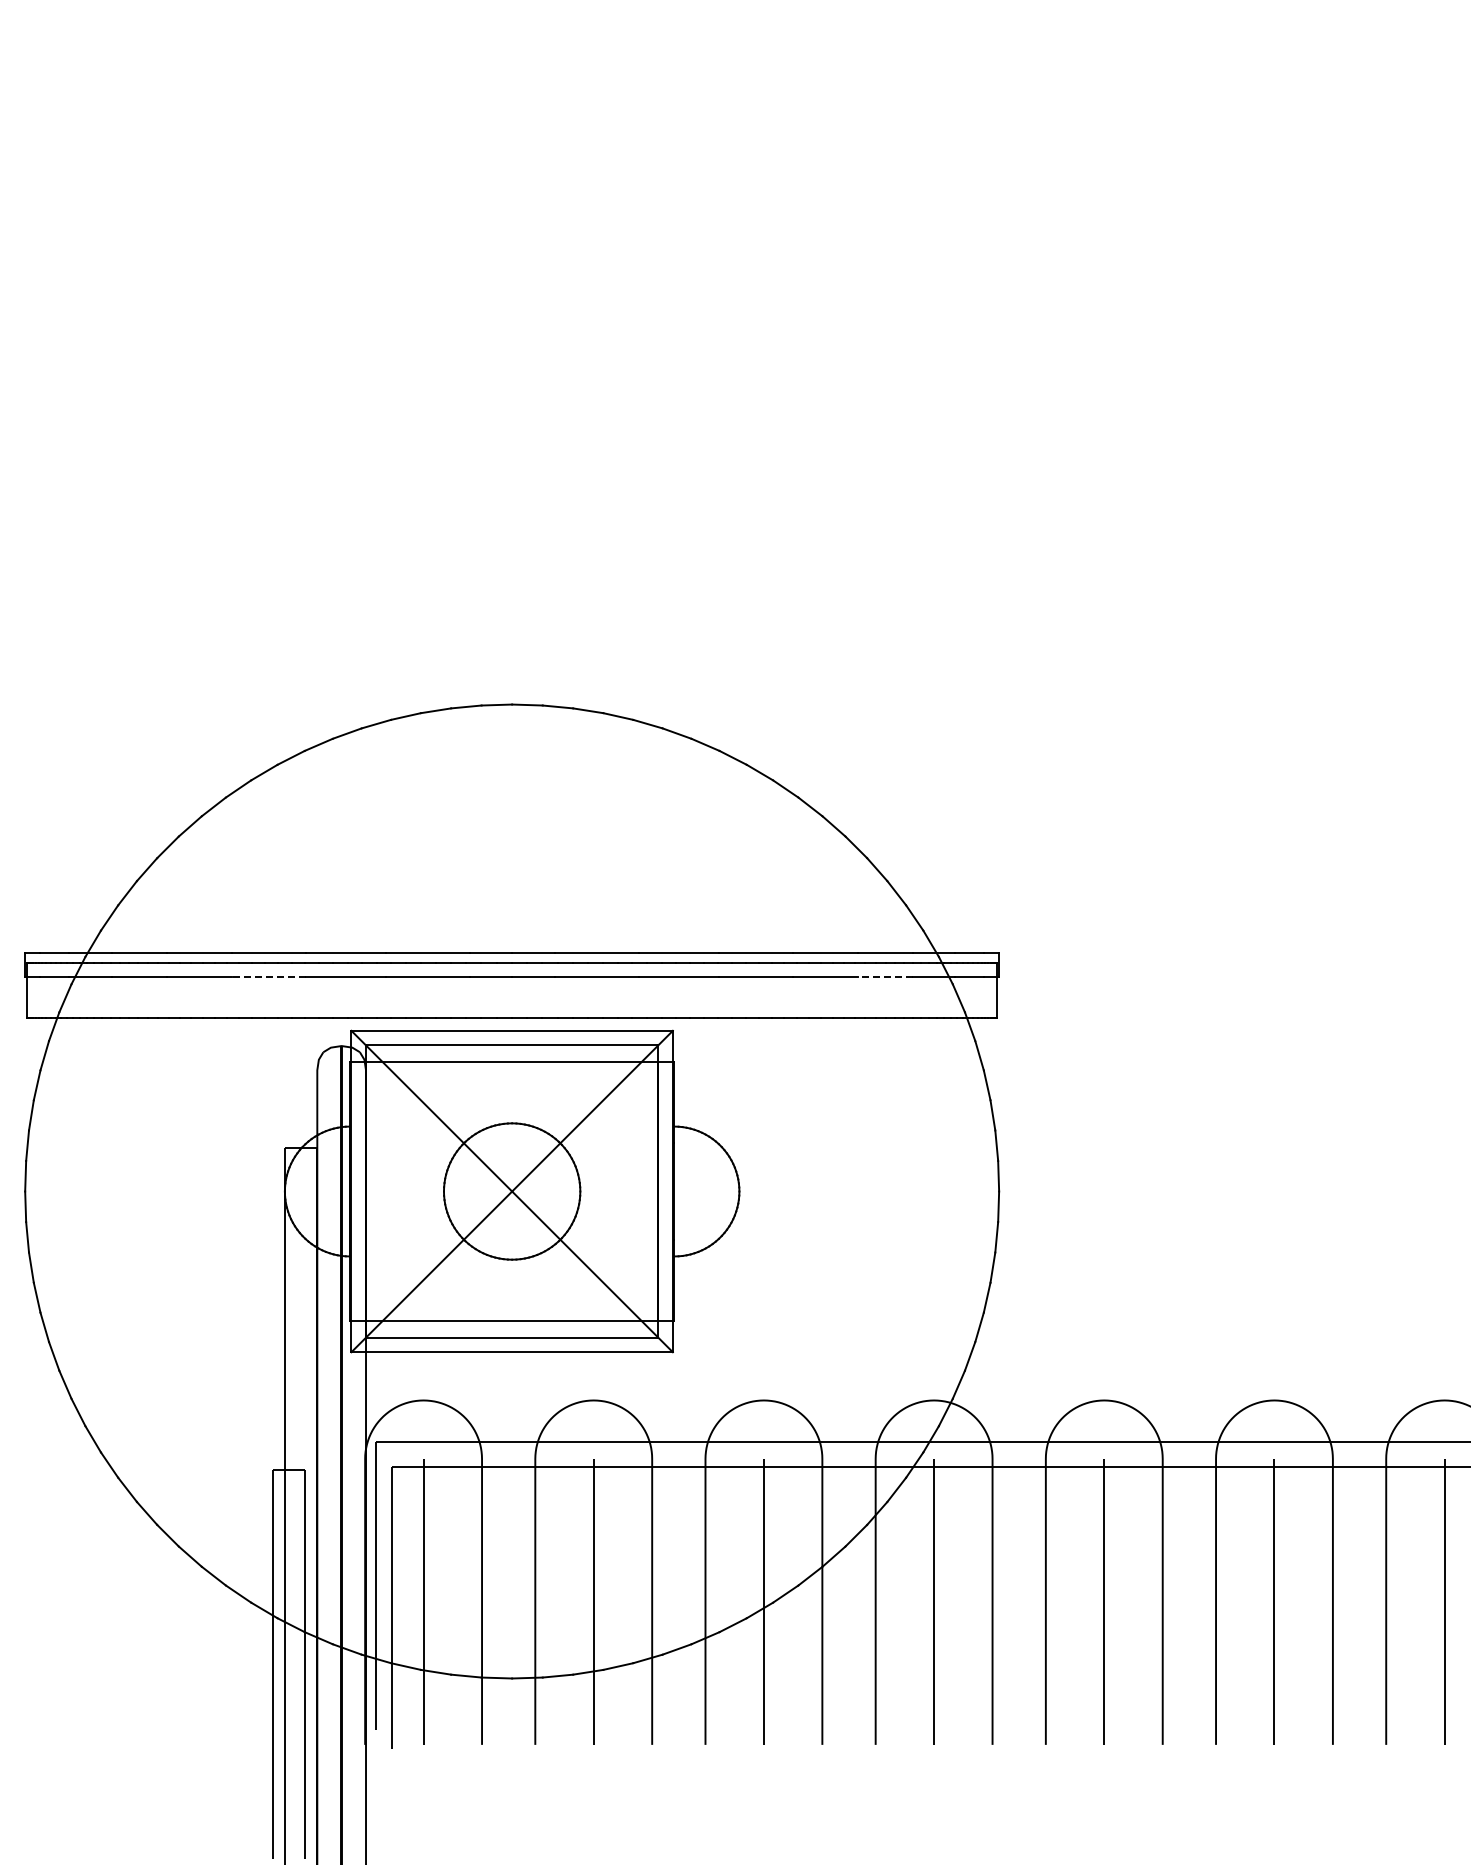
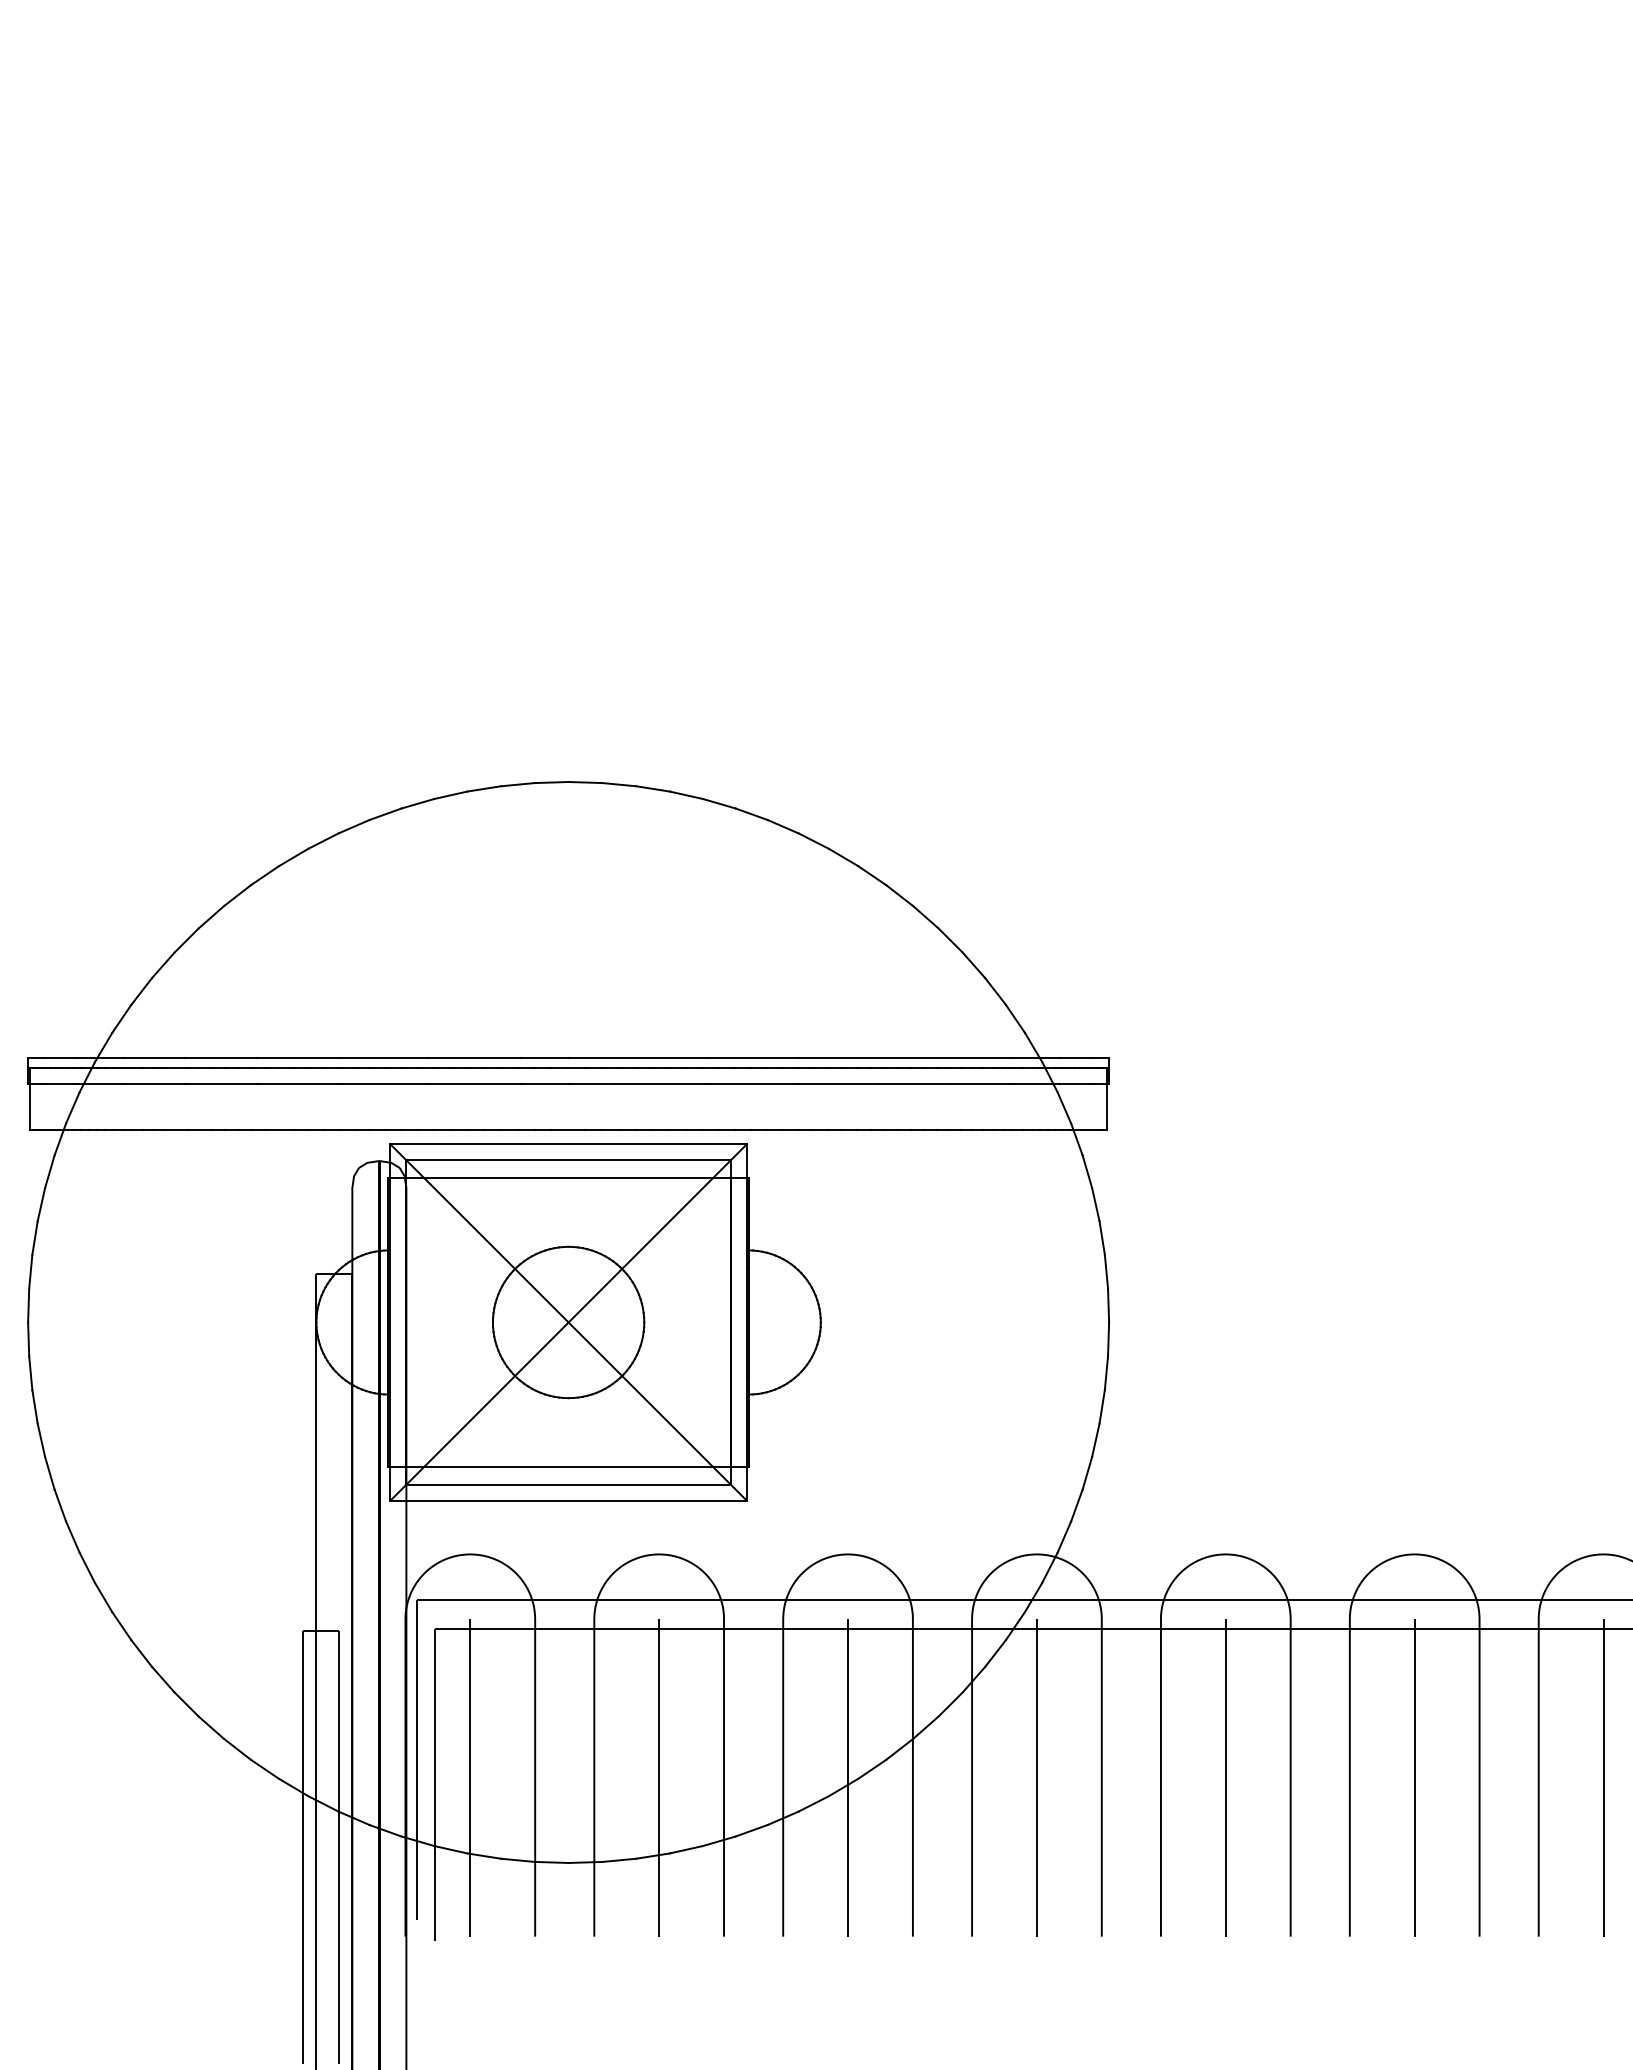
line: (268, 976) -> (298, 1083), dashed -> solid
line: (884, 976) -> (981, 1083), dashed -> solid

